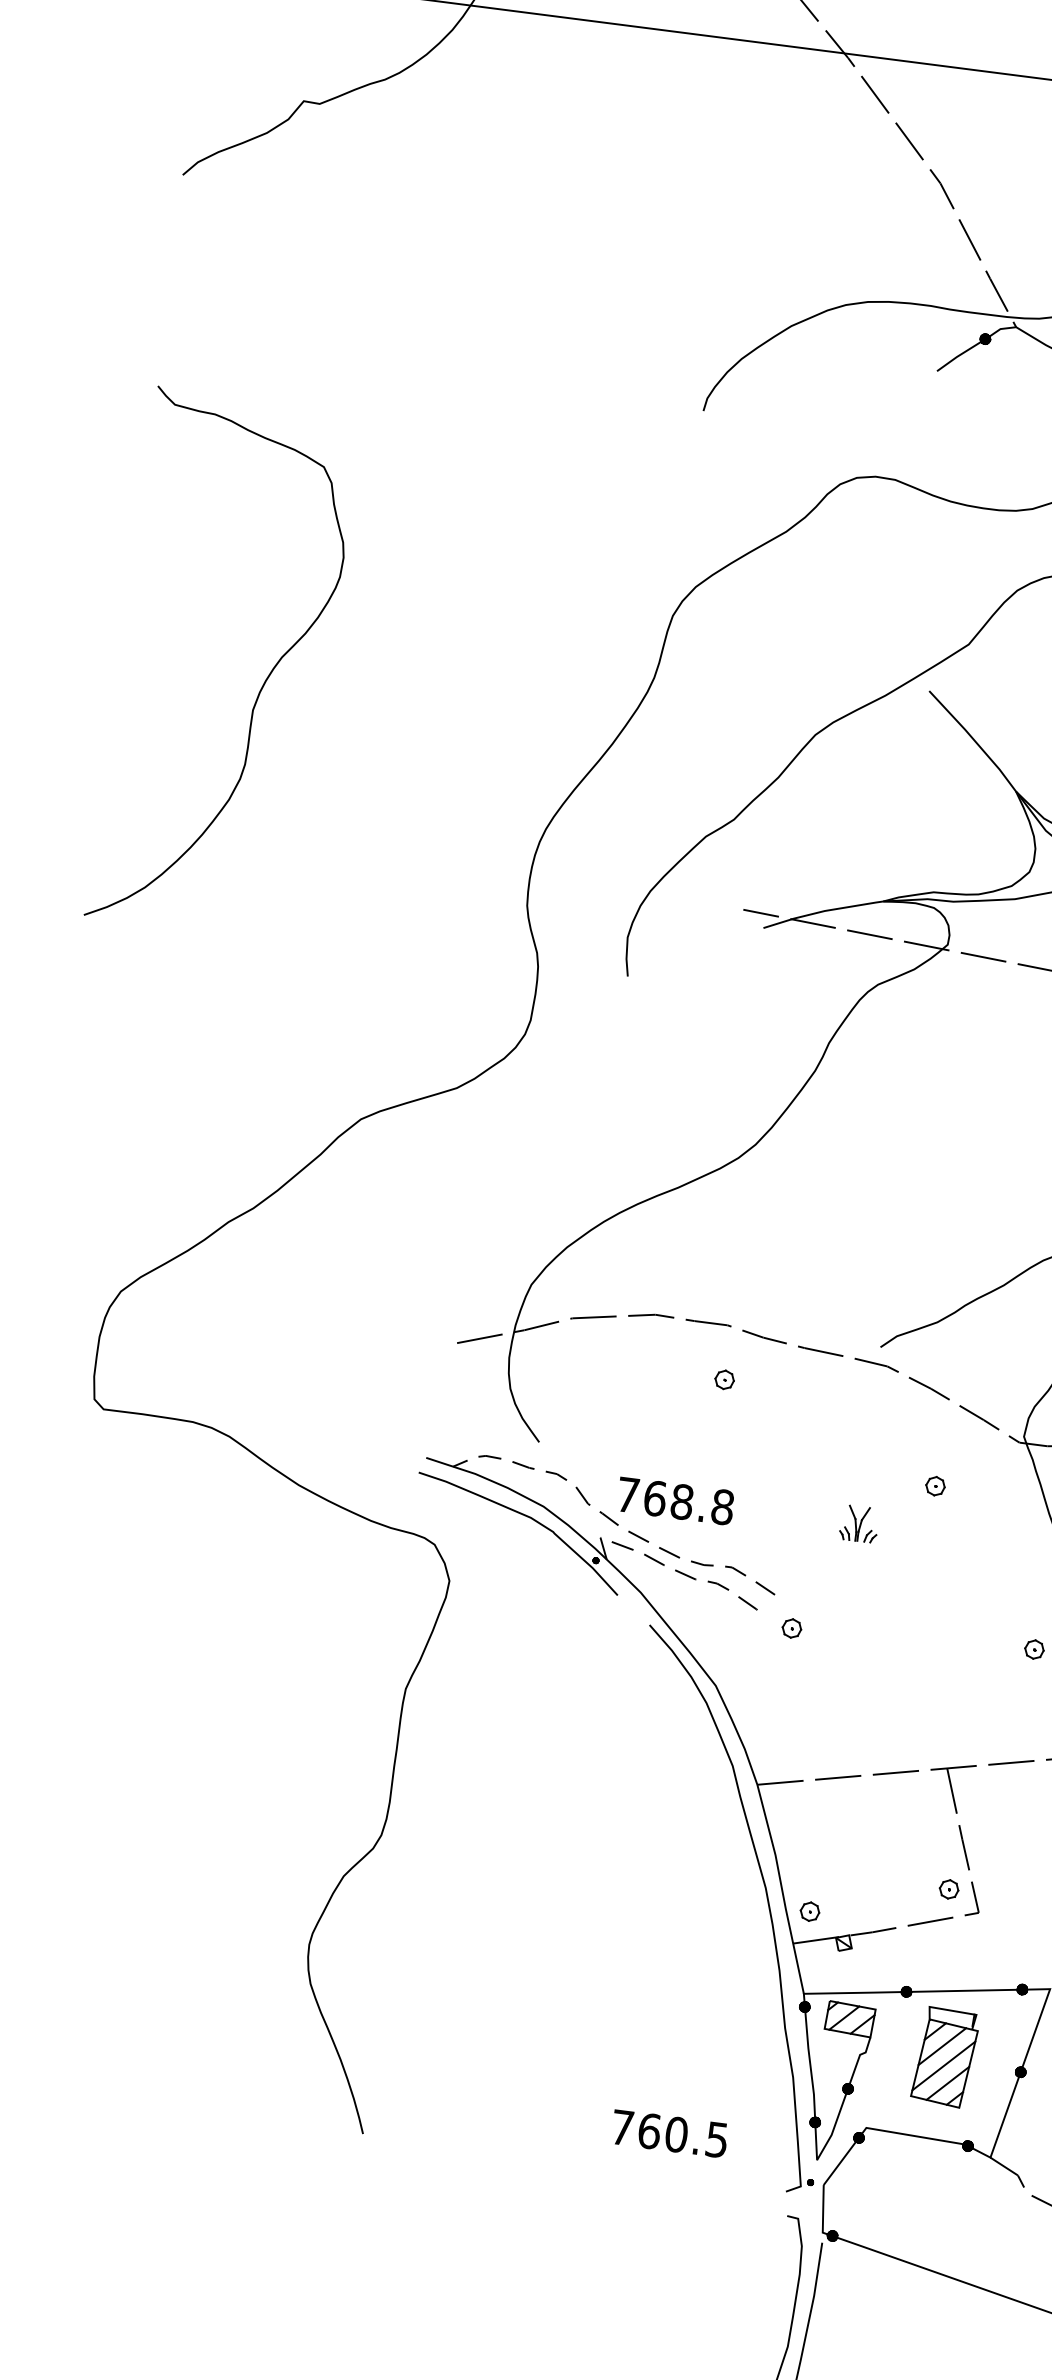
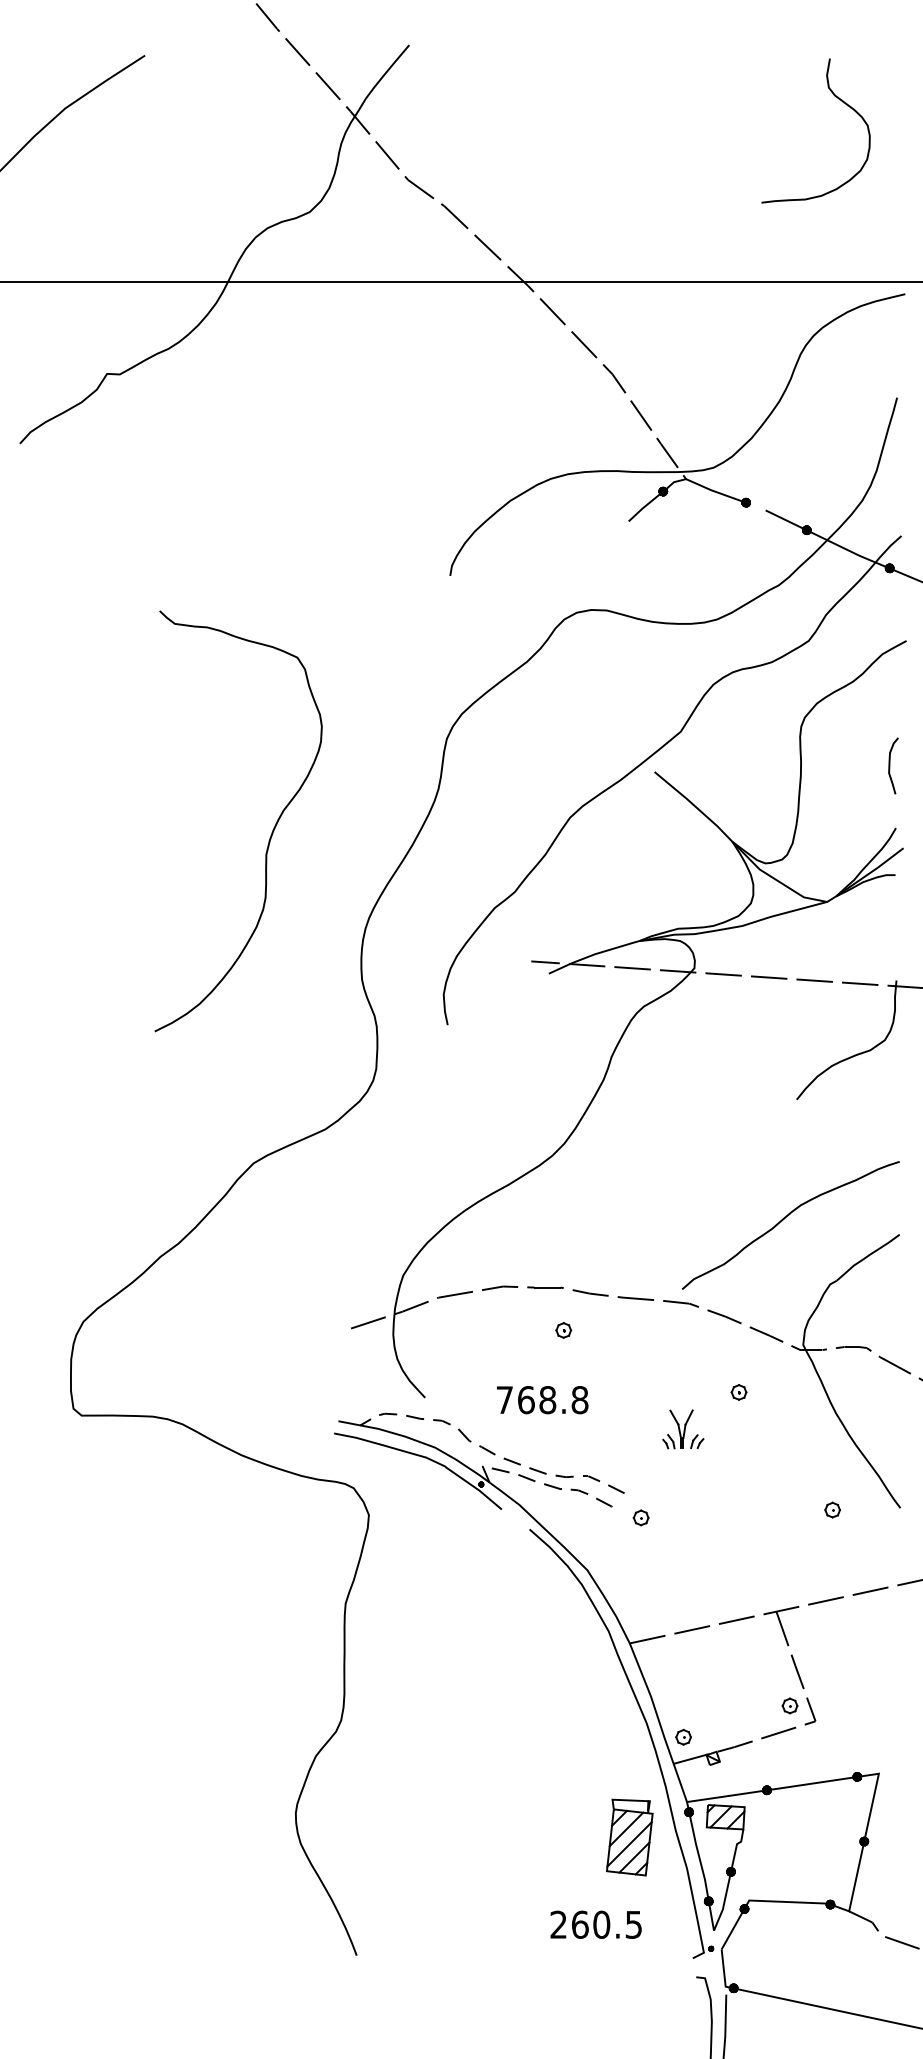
curve: (263, 683) -> (271, 832), moved
text: (675, 1501) -> (542, 1400), moved
part: (859, 1523) -> (683, 1429), size x1.4
part: (944, 2057) -> (629, 1837), moved
text: (622, 2127) -> (558, 1924), 760.5 -> 260.5

